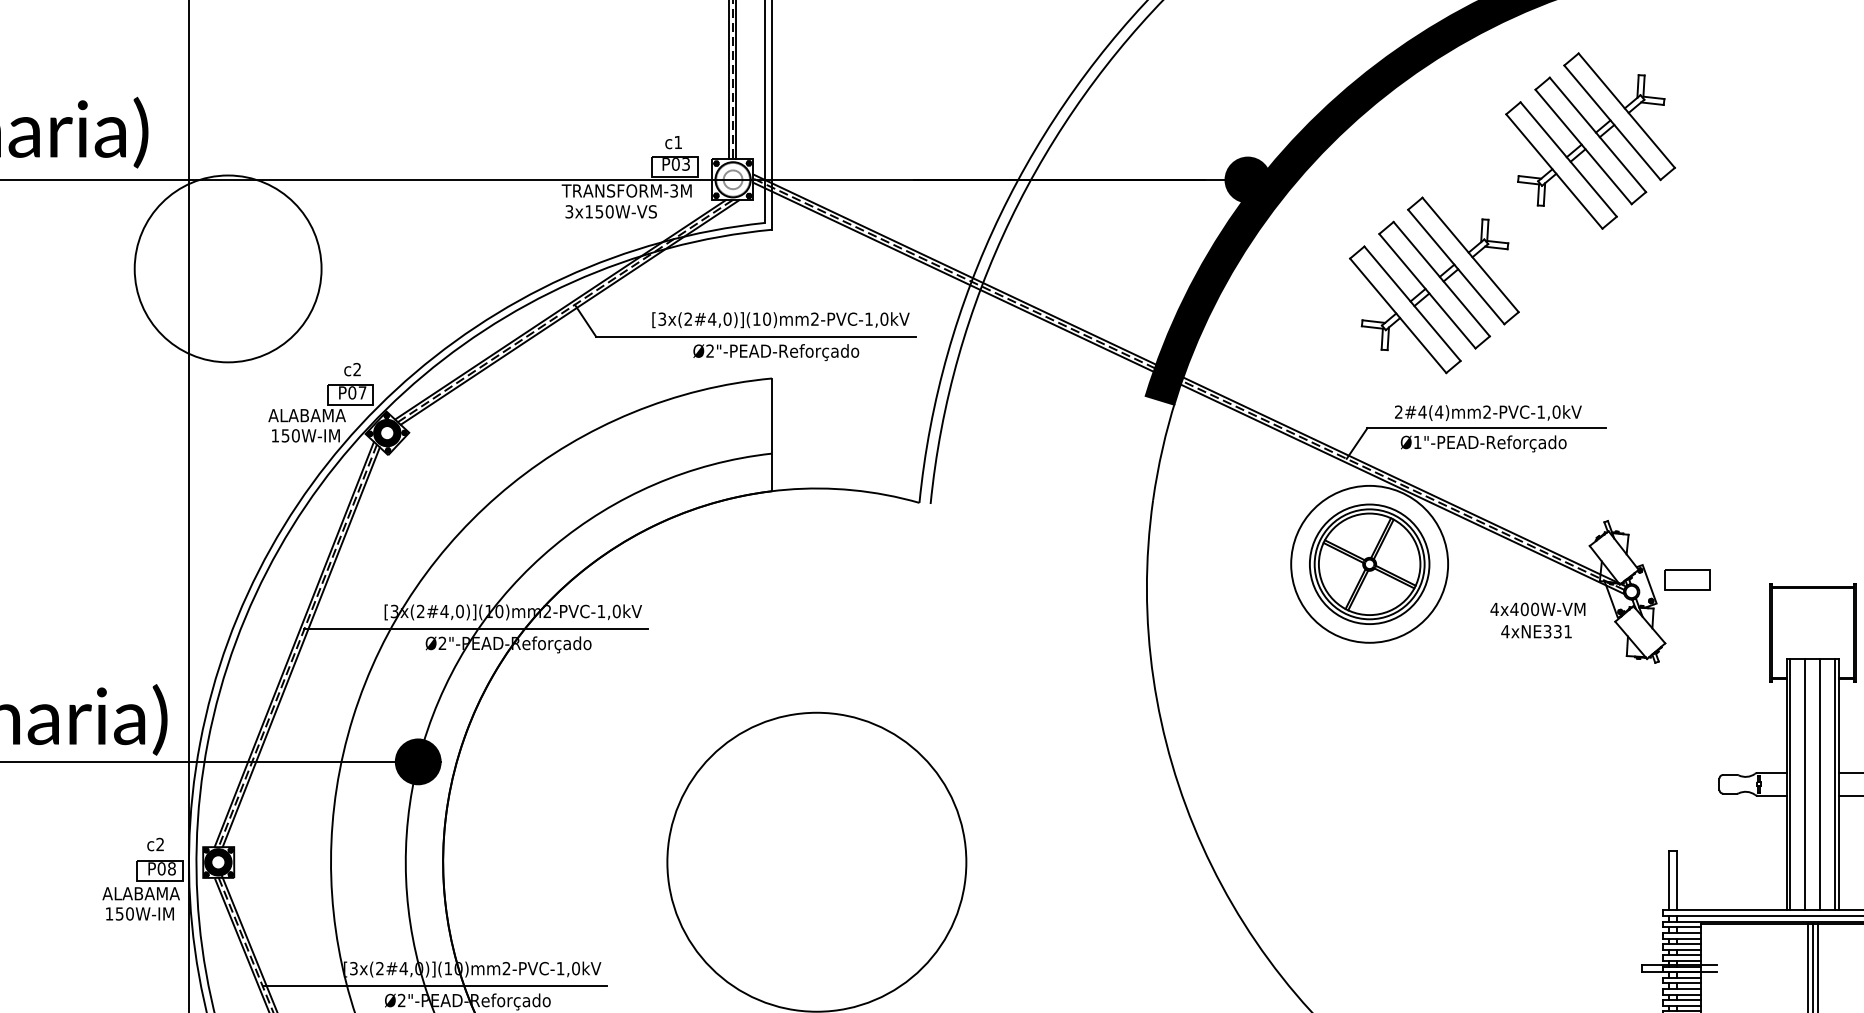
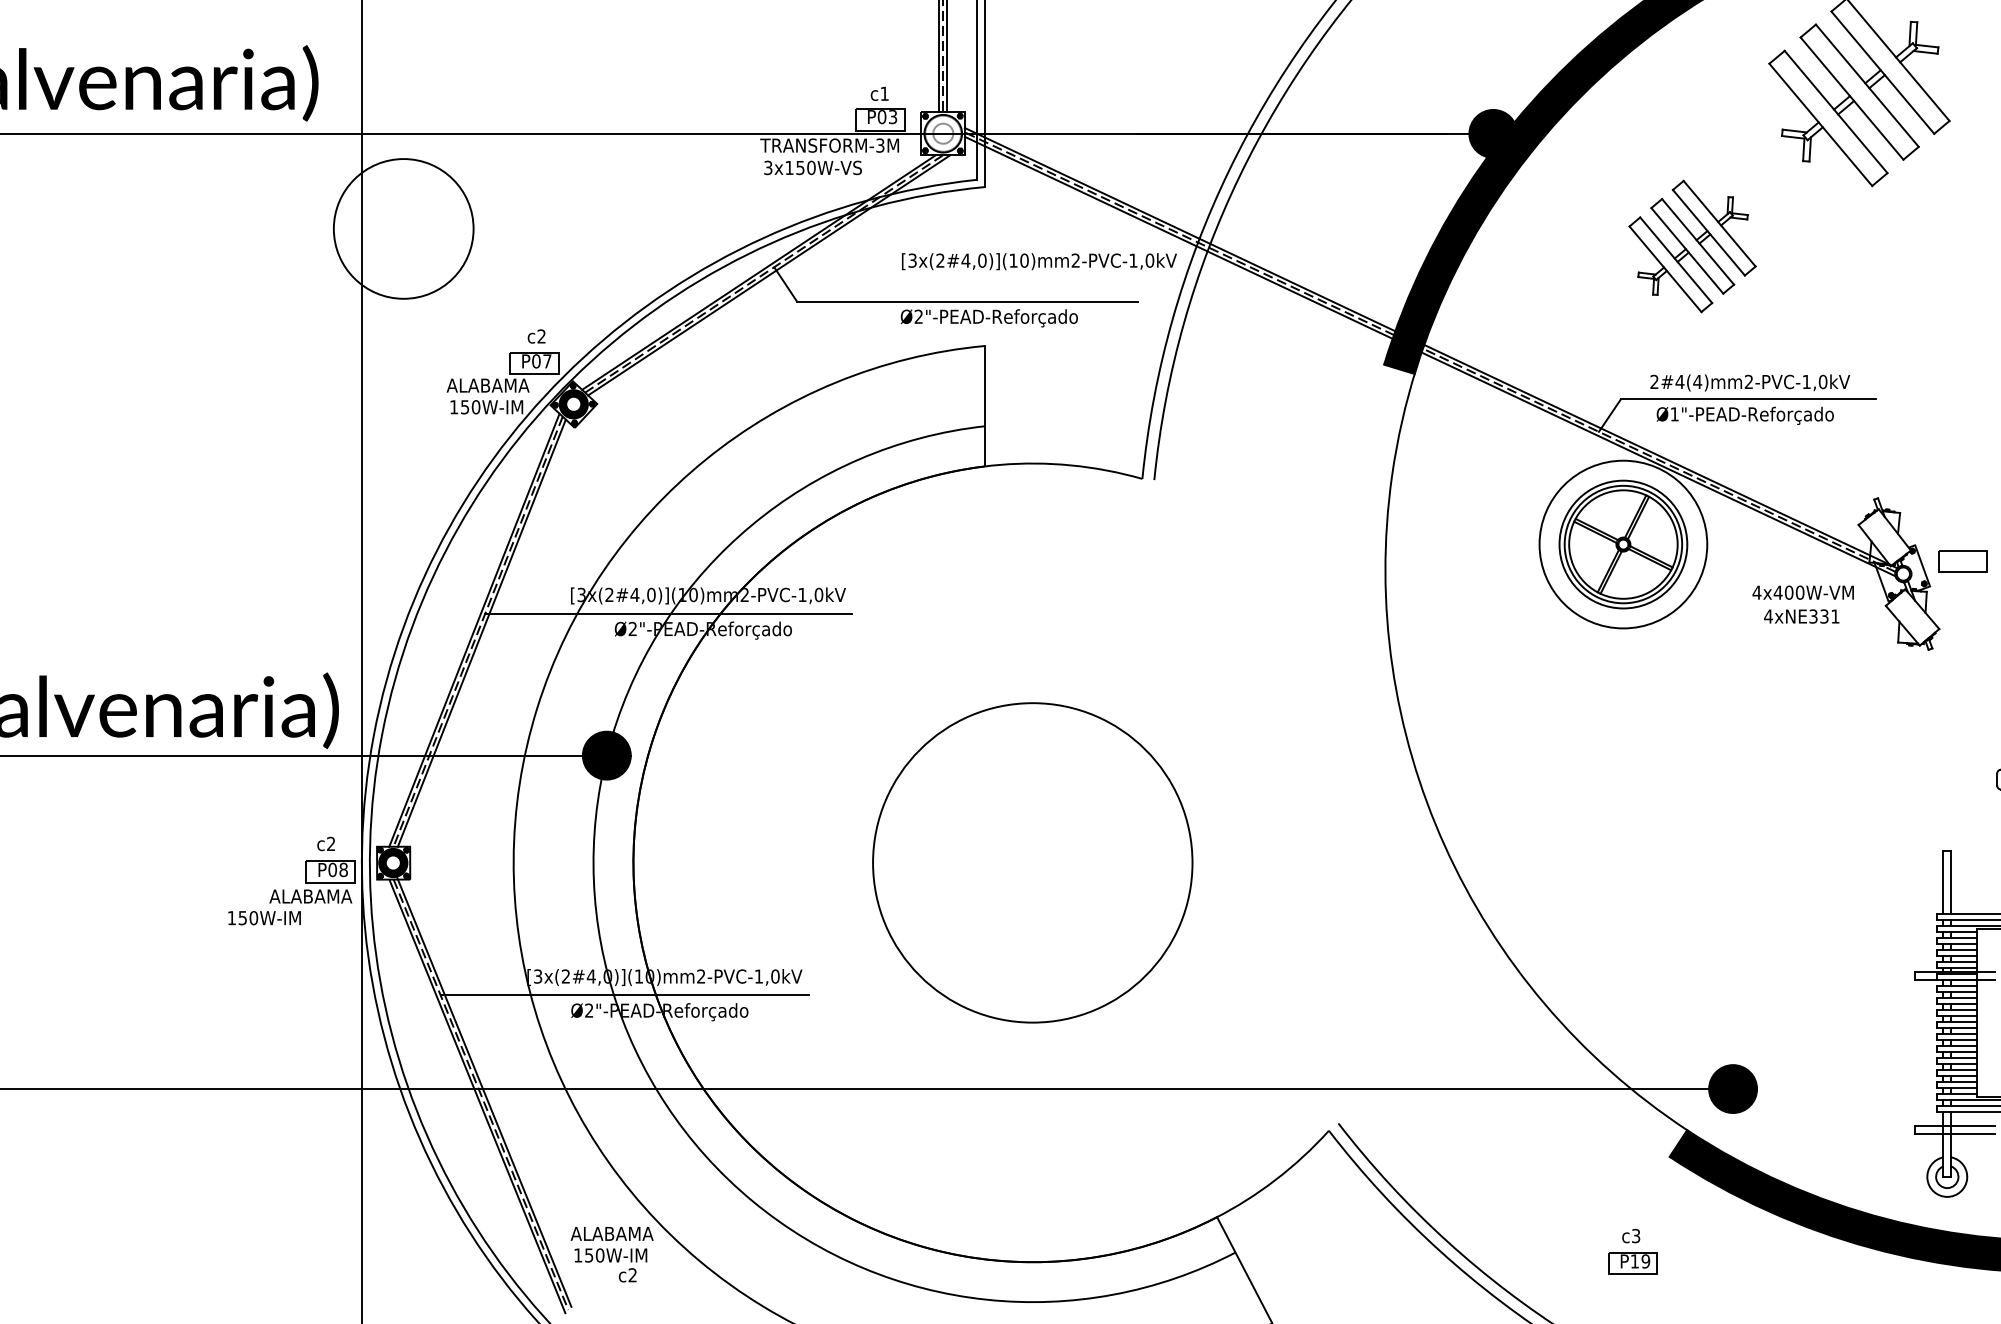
circle: (227, 268) -> (403, 228), size x0.7
part: (1434, 285) -> (1692, 246), size x0.7
text: (781, 320) -> (1039, 261), moved
text: (139, 914) -> (264, 918), moved

